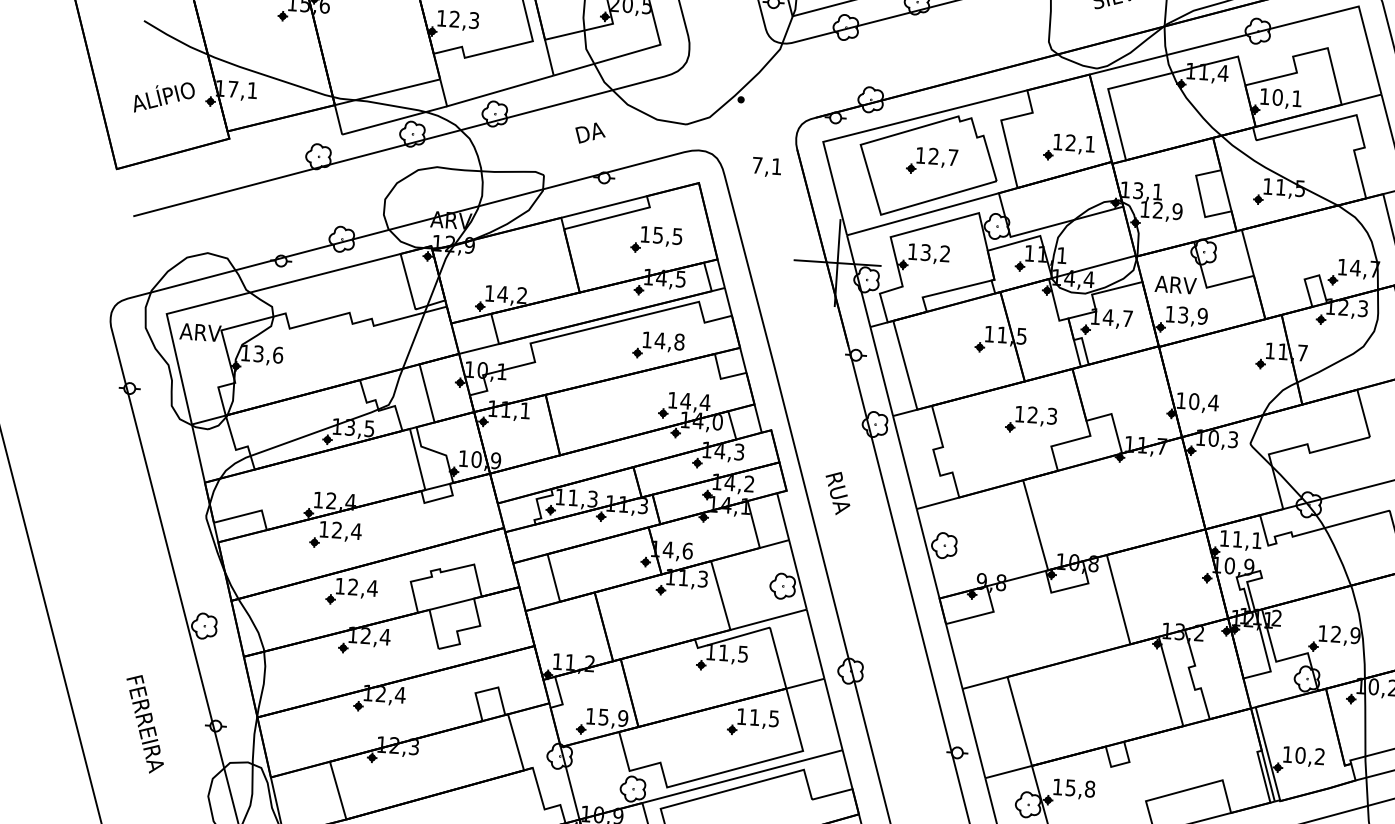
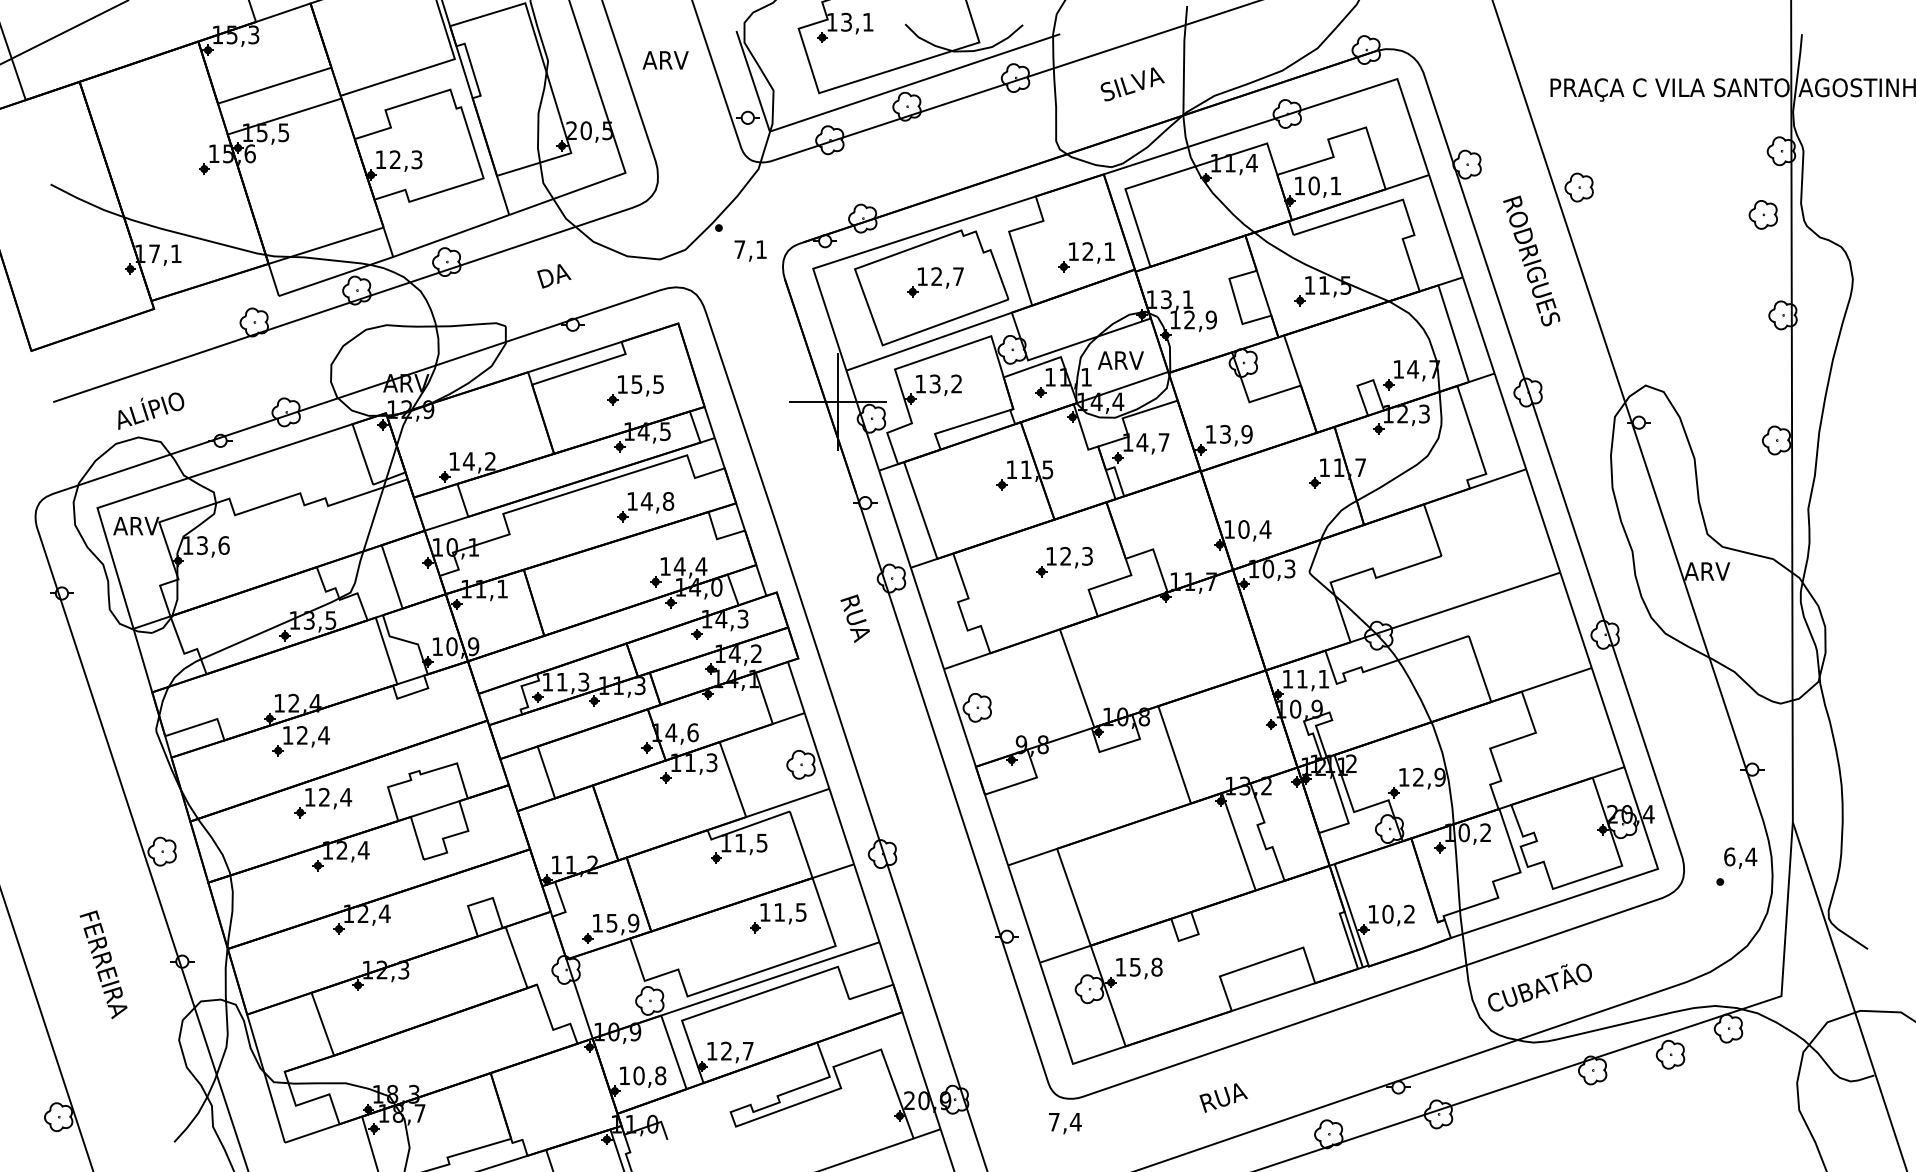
text: (164, 97) -> (151, 410), moved
text: (766, 166) -> (750, 250), moved
text: (1175, 284) -> (1120, 360), moved
text: (837, 493) -> (854, 618), moved

